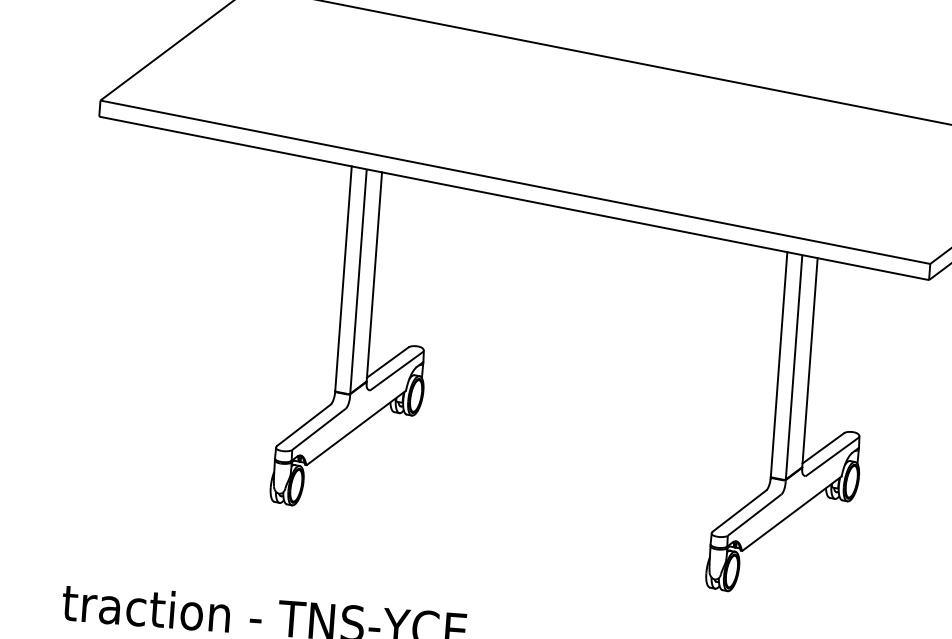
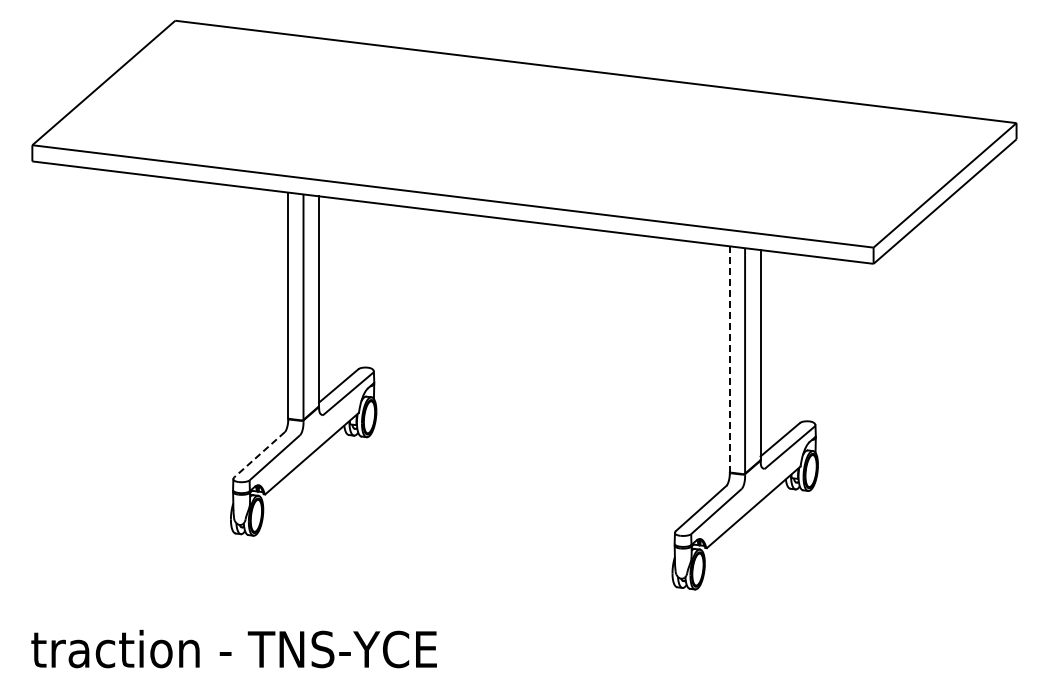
line: (778, 364) -> (729, 359), solid -> dashed
line: (303, 424) -> (259, 454), solid -> dashed

